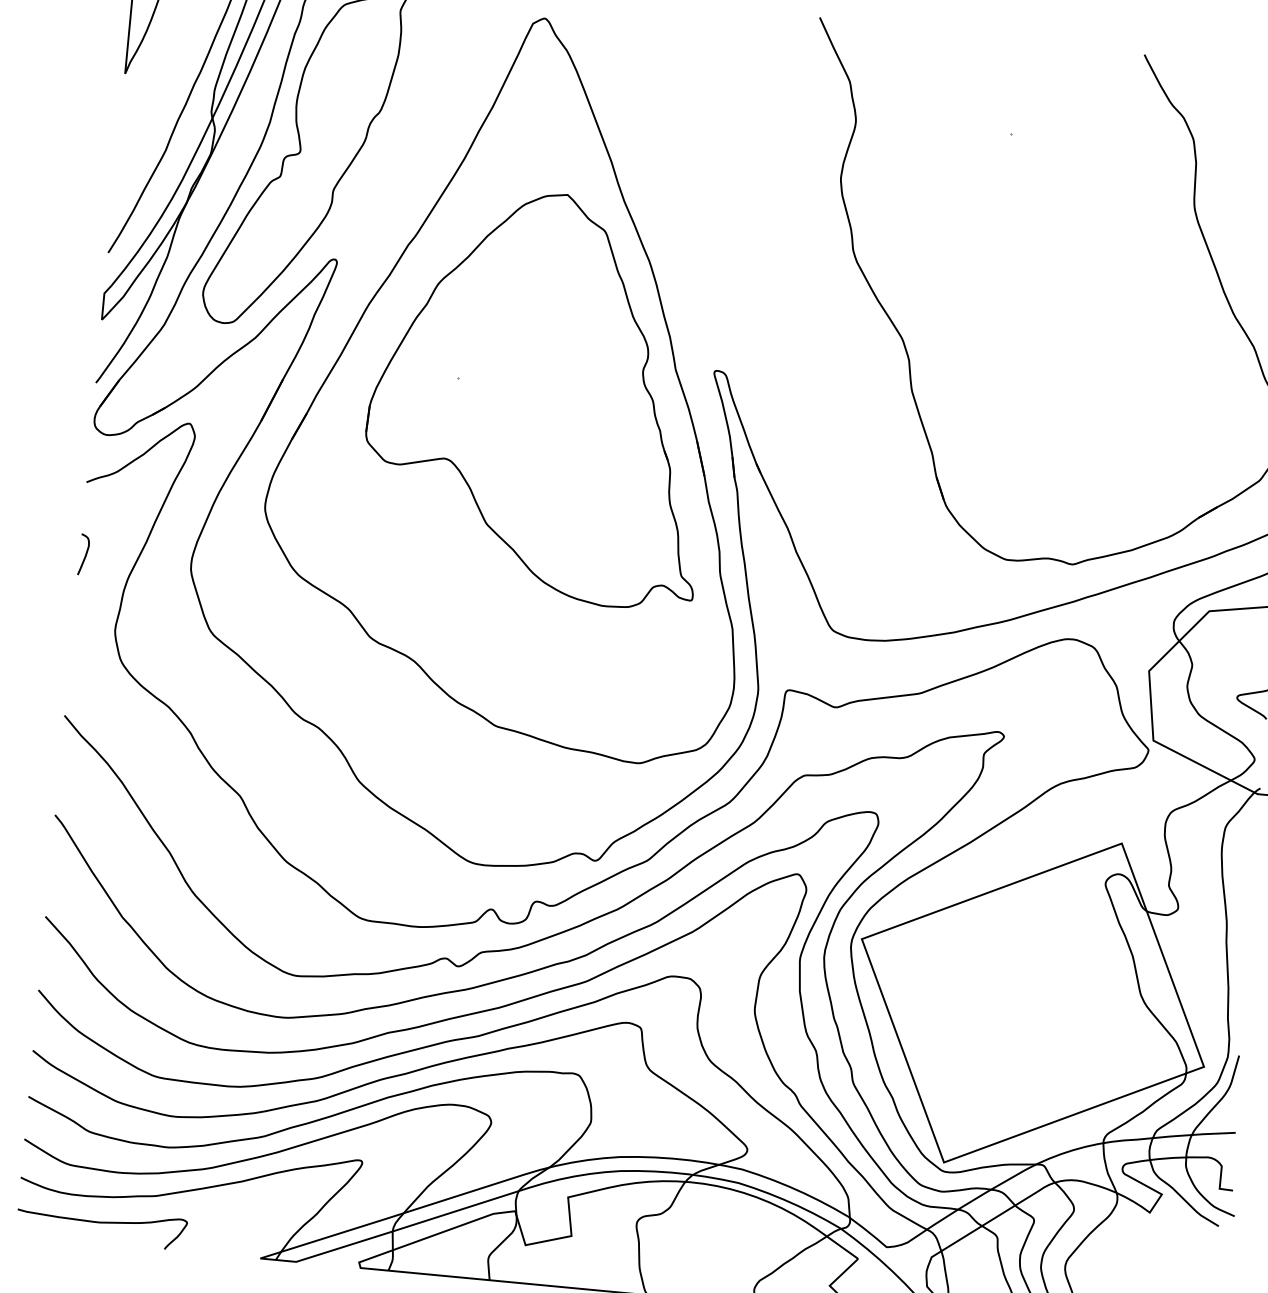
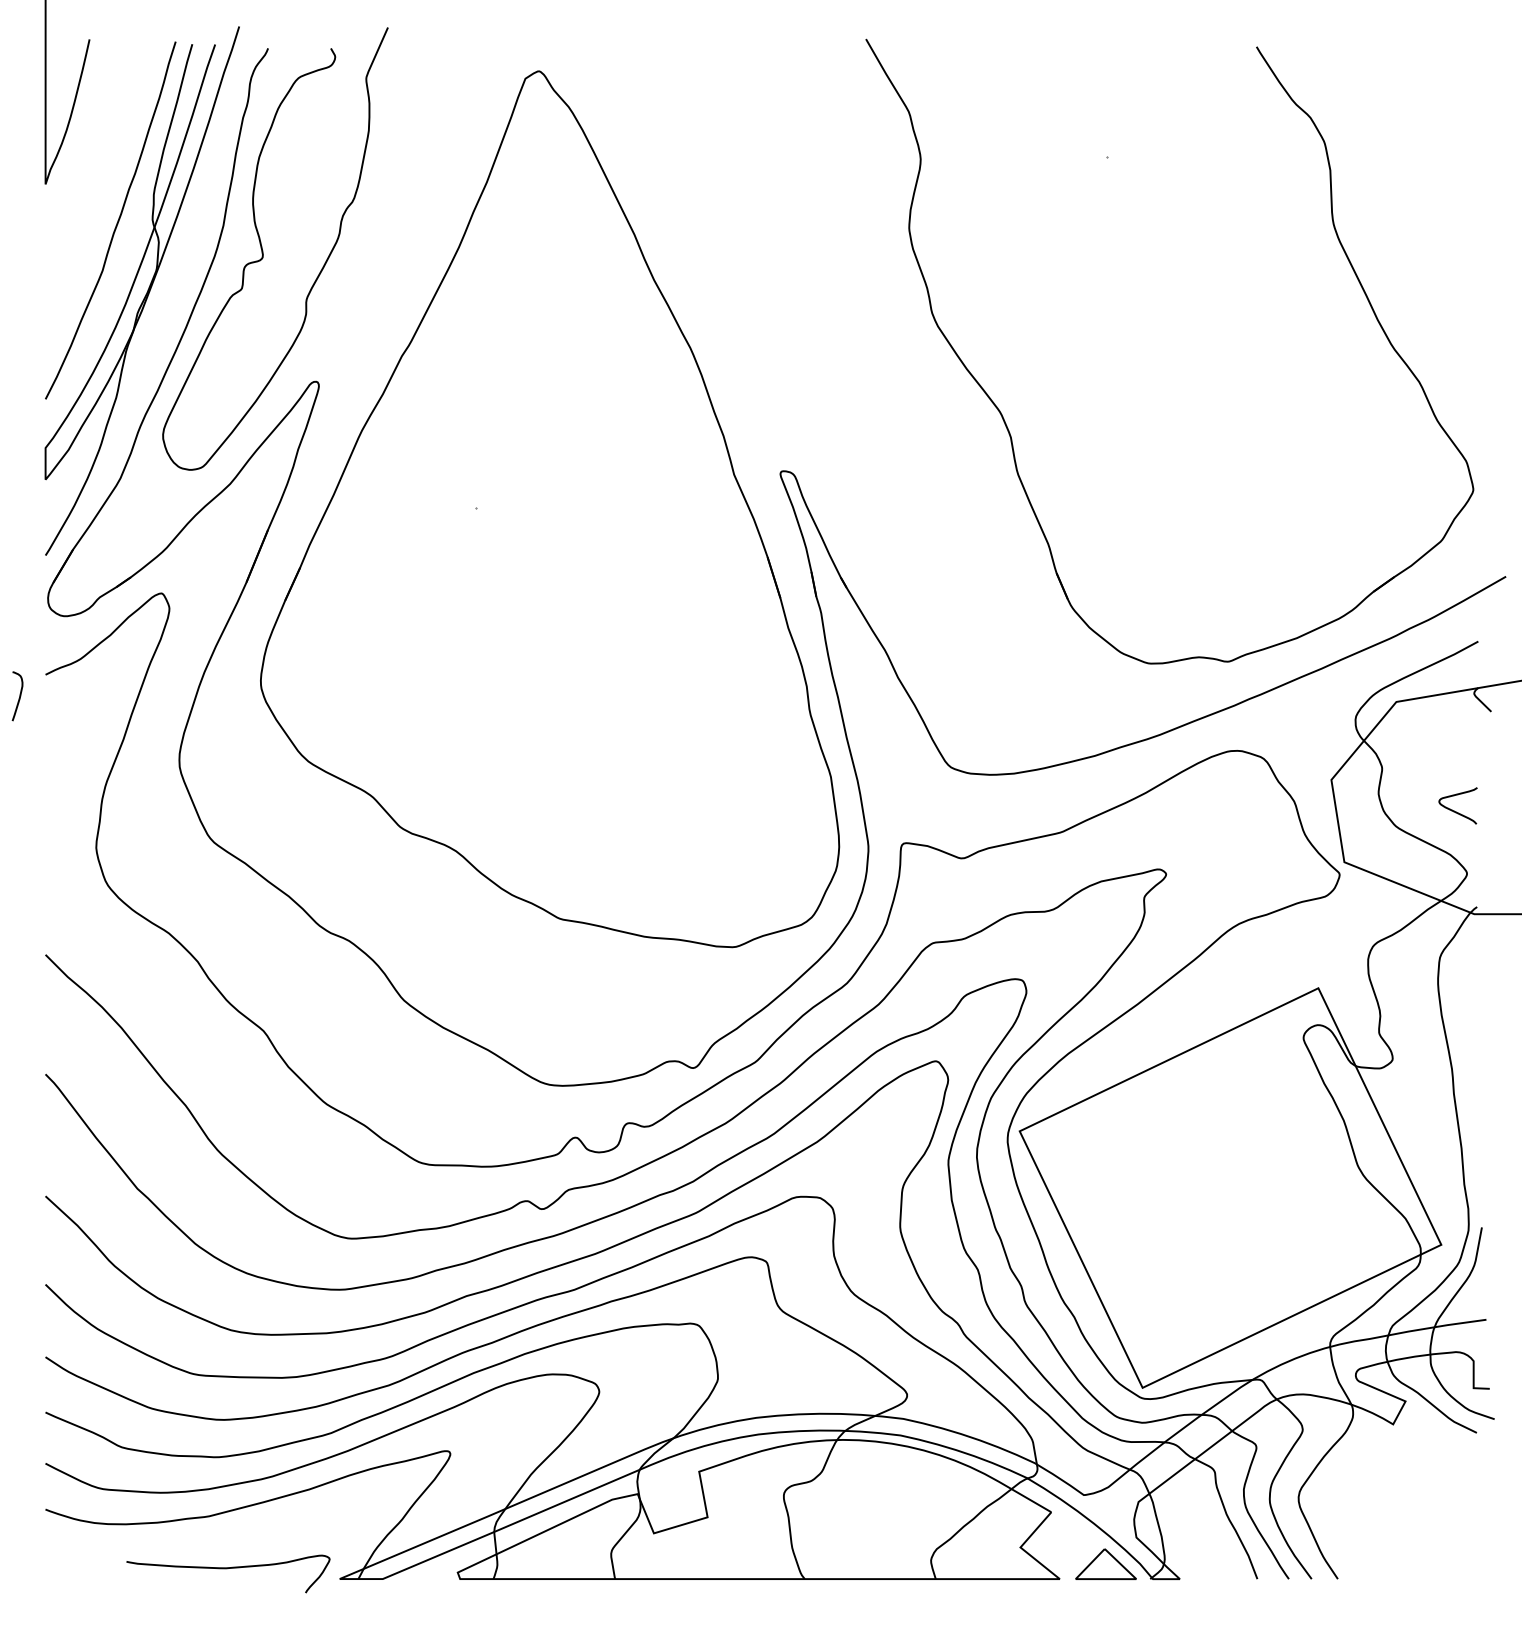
part: (540, 395) -> (575, 520), removed
curve: (85, 555) -> (19, 696), moved
curve: (101, 1223) -> (227, 1569), moved

